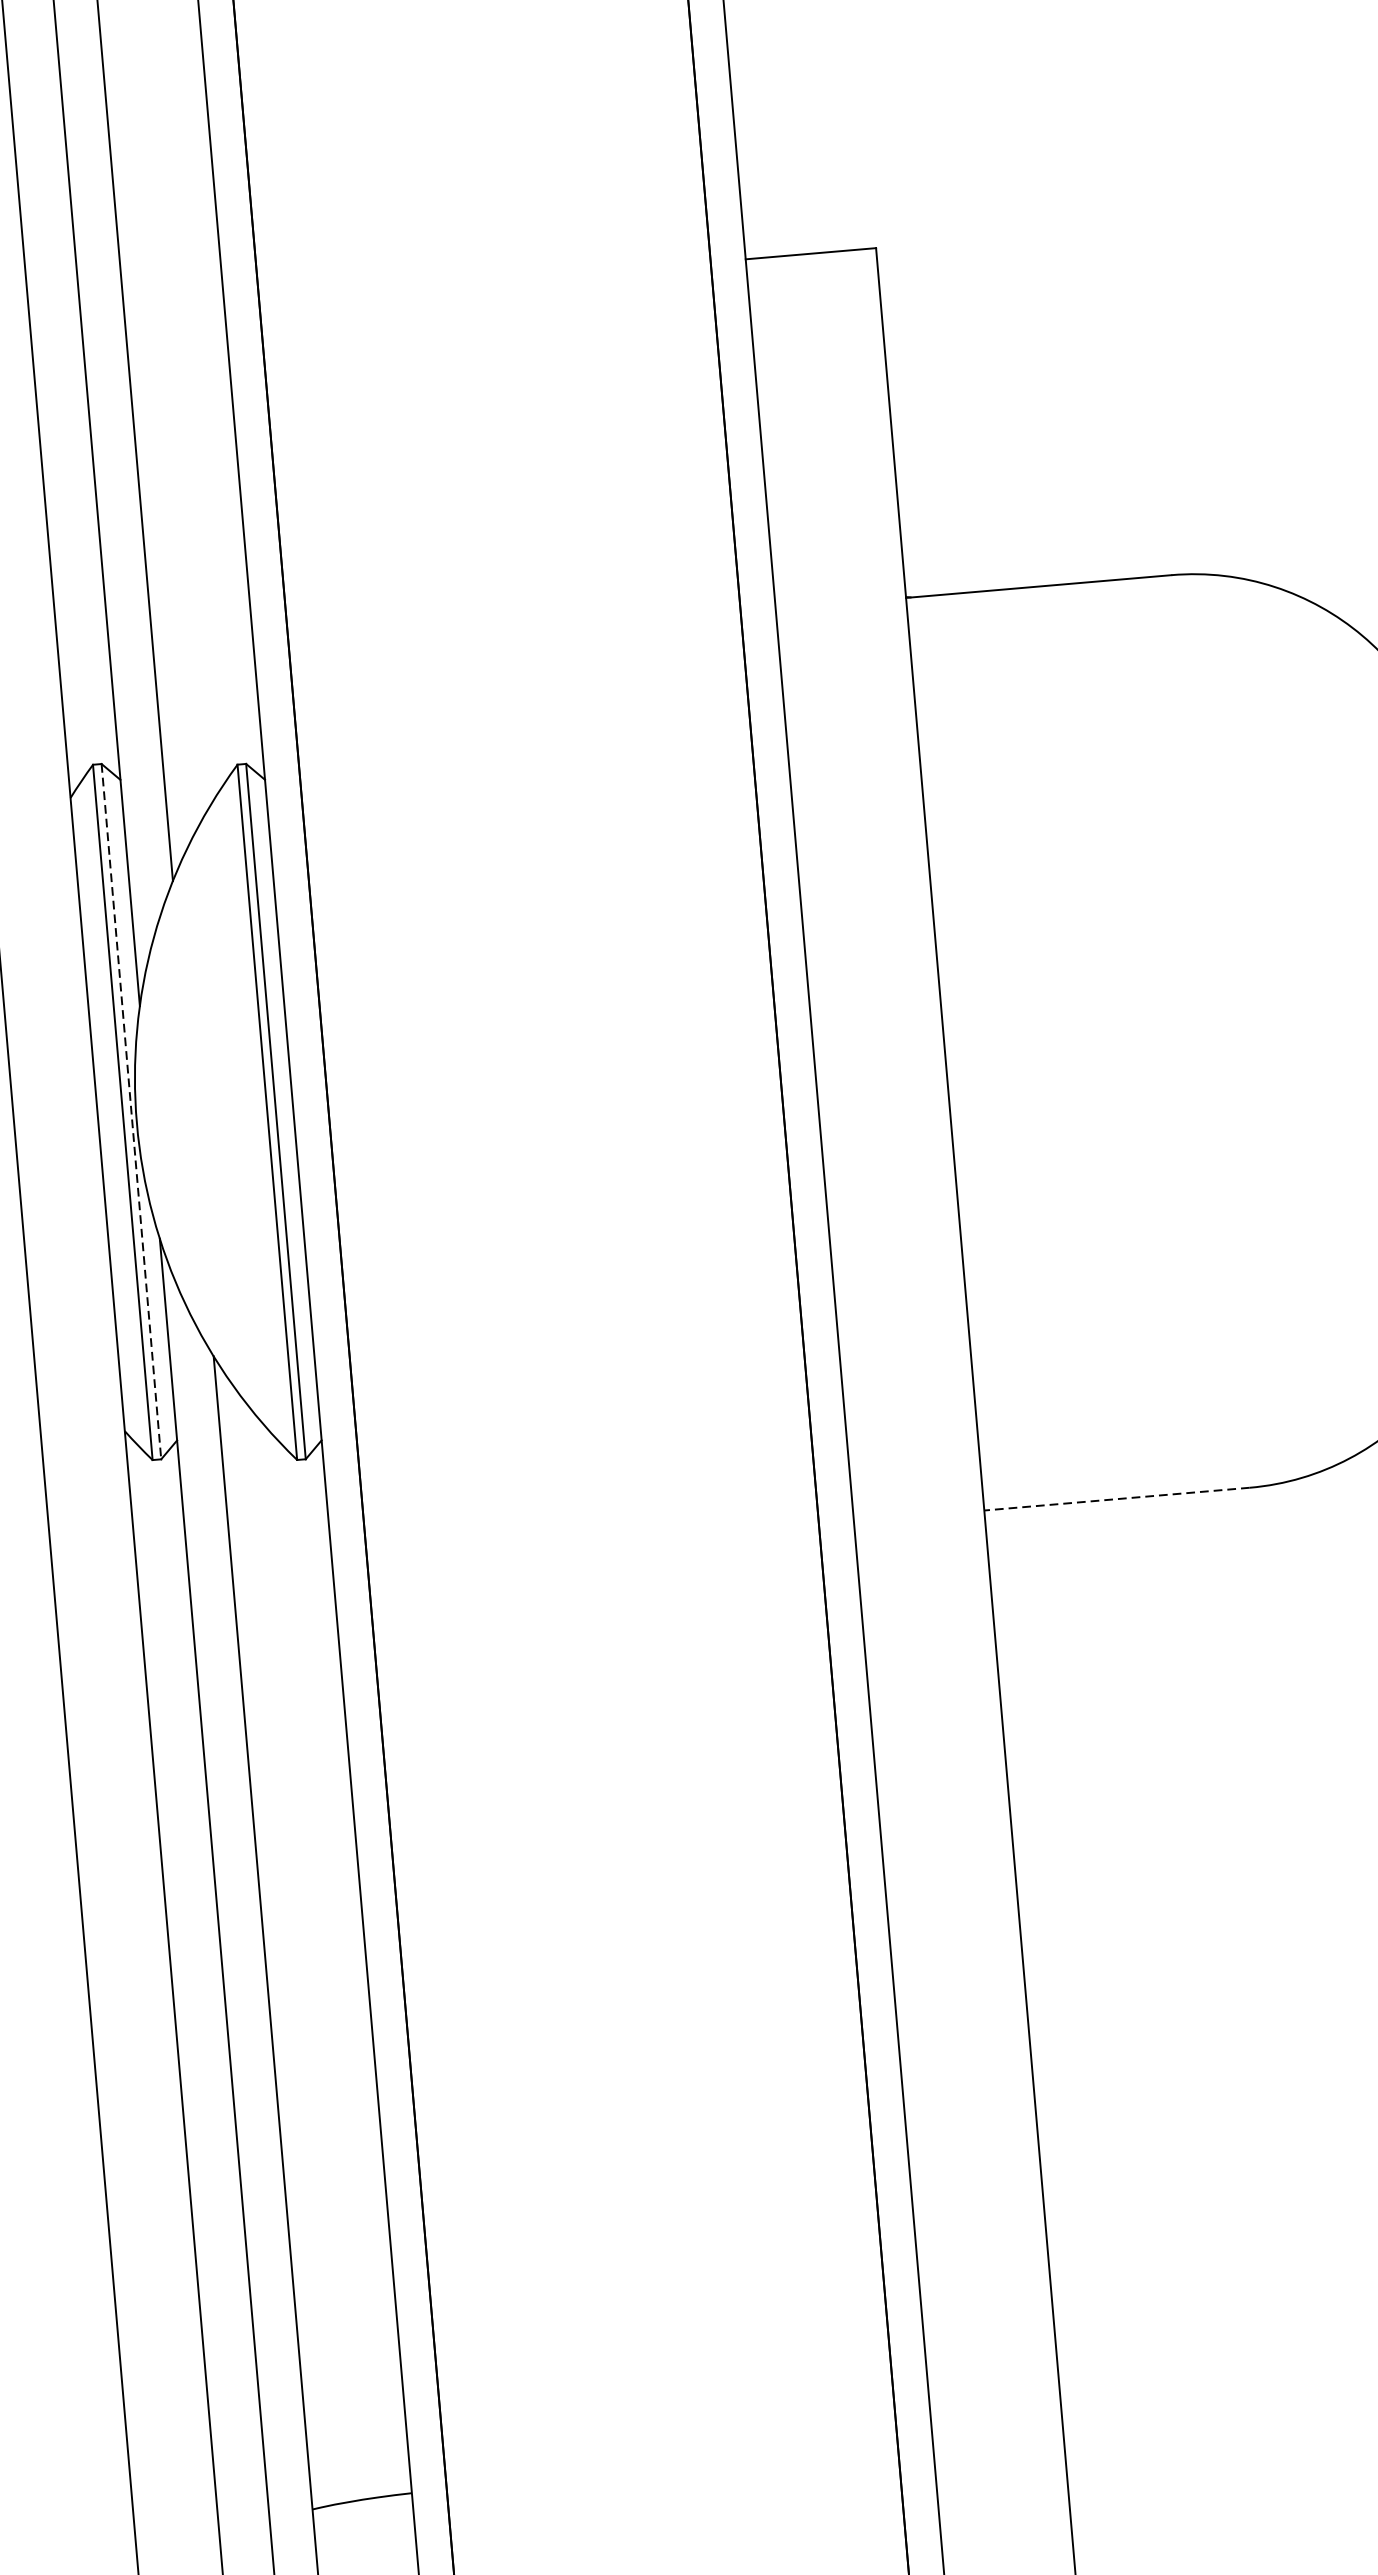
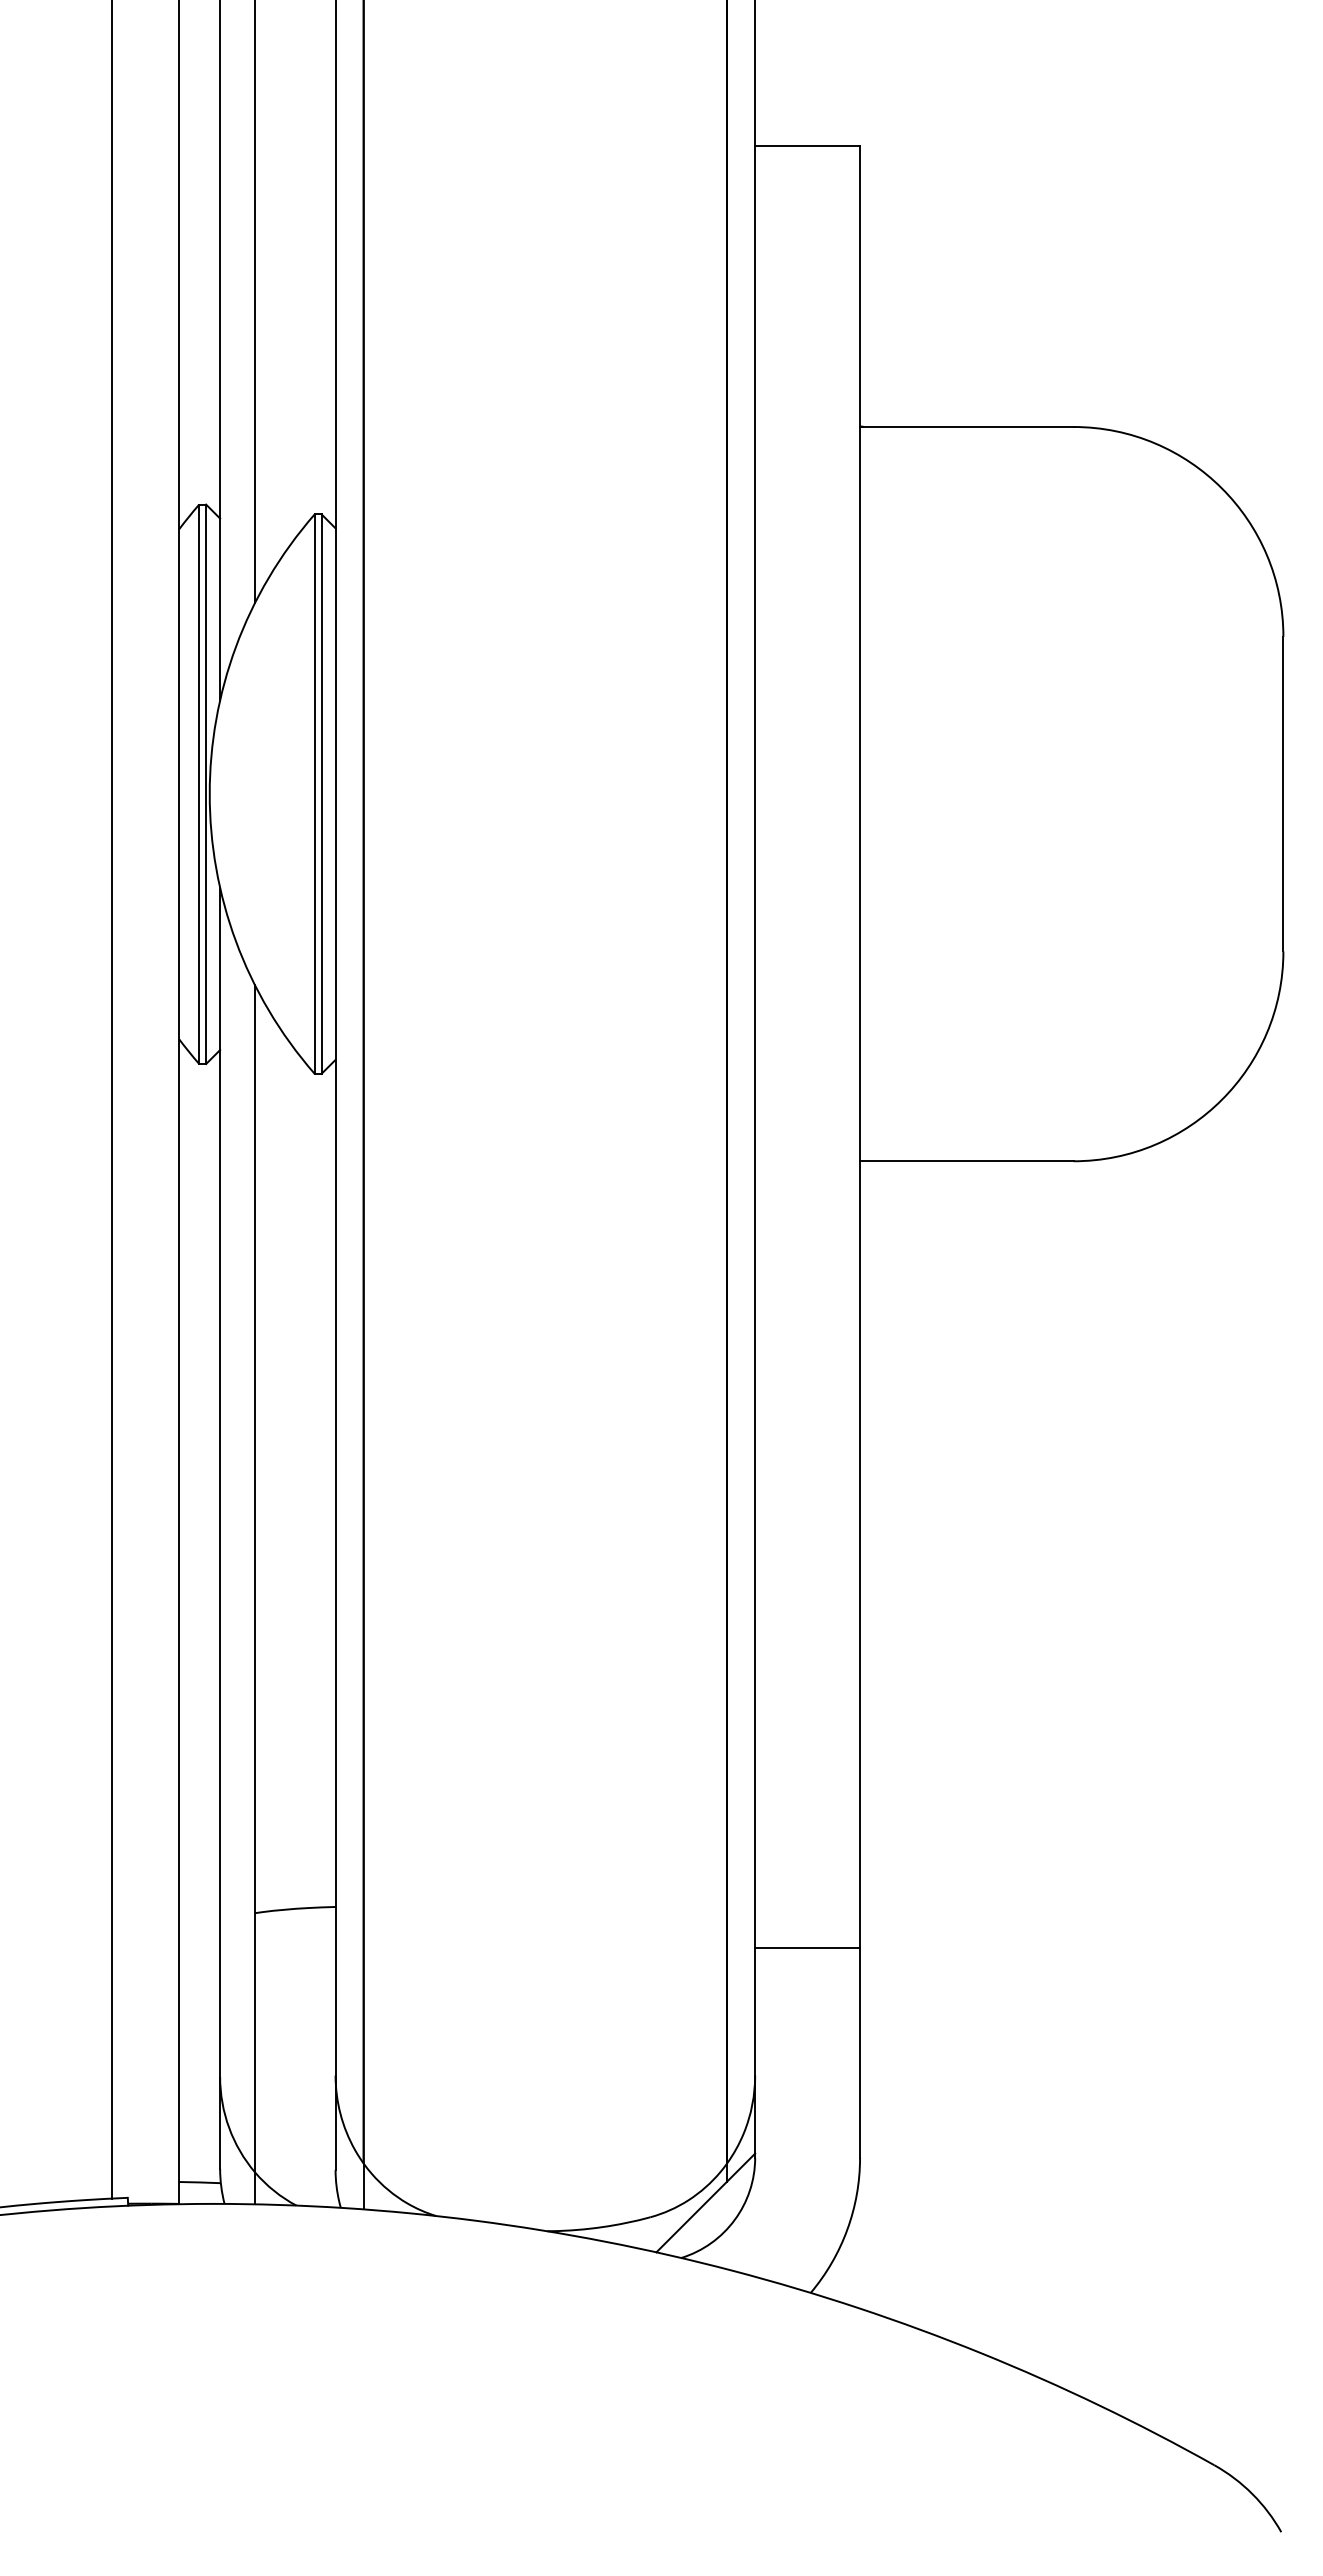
line: (131, 1111) -> (206, 784), dashed -> solid
line: (1116, 1499) -> (966, 1161), dashed -> solid
line: (1002, 2493) -> (807, 1947), added

